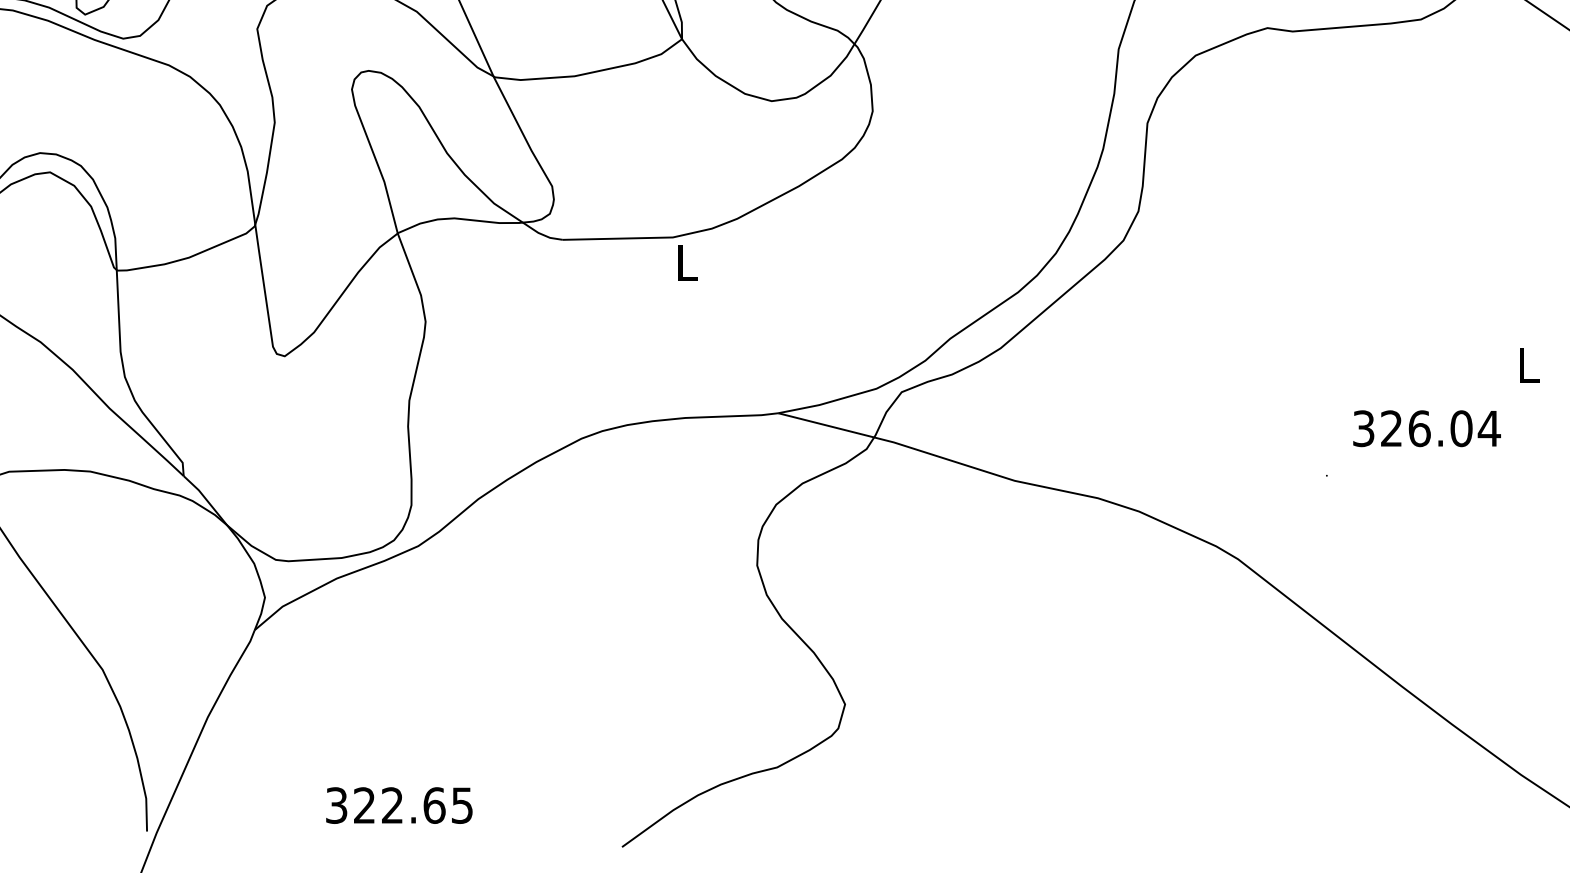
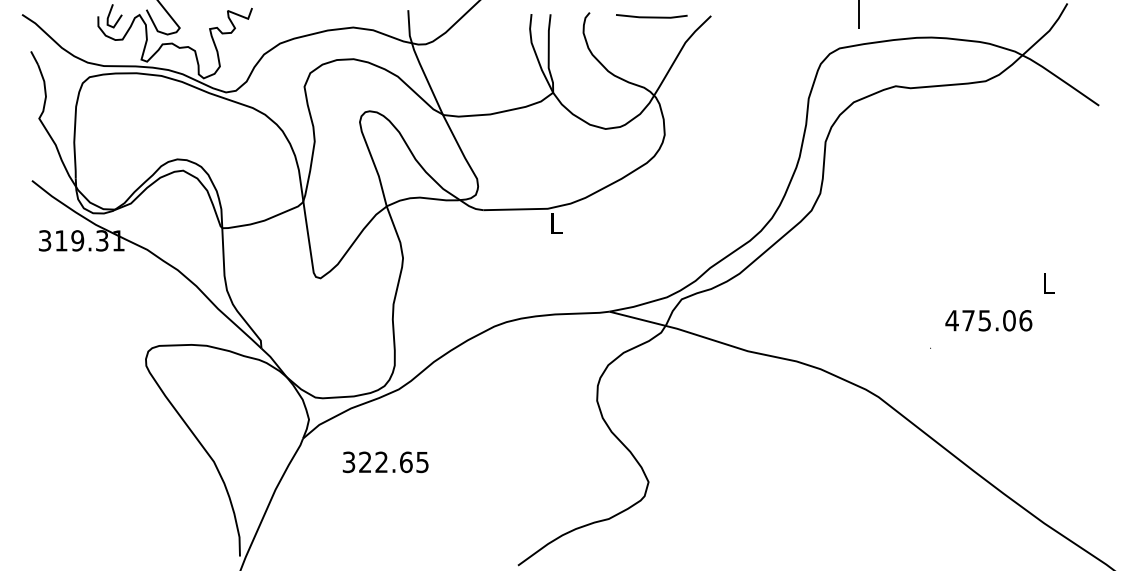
text: (1425, 428) -> (988, 320), 326.04 -> 475.06
text: (399, 805) -> (385, 462), moved

